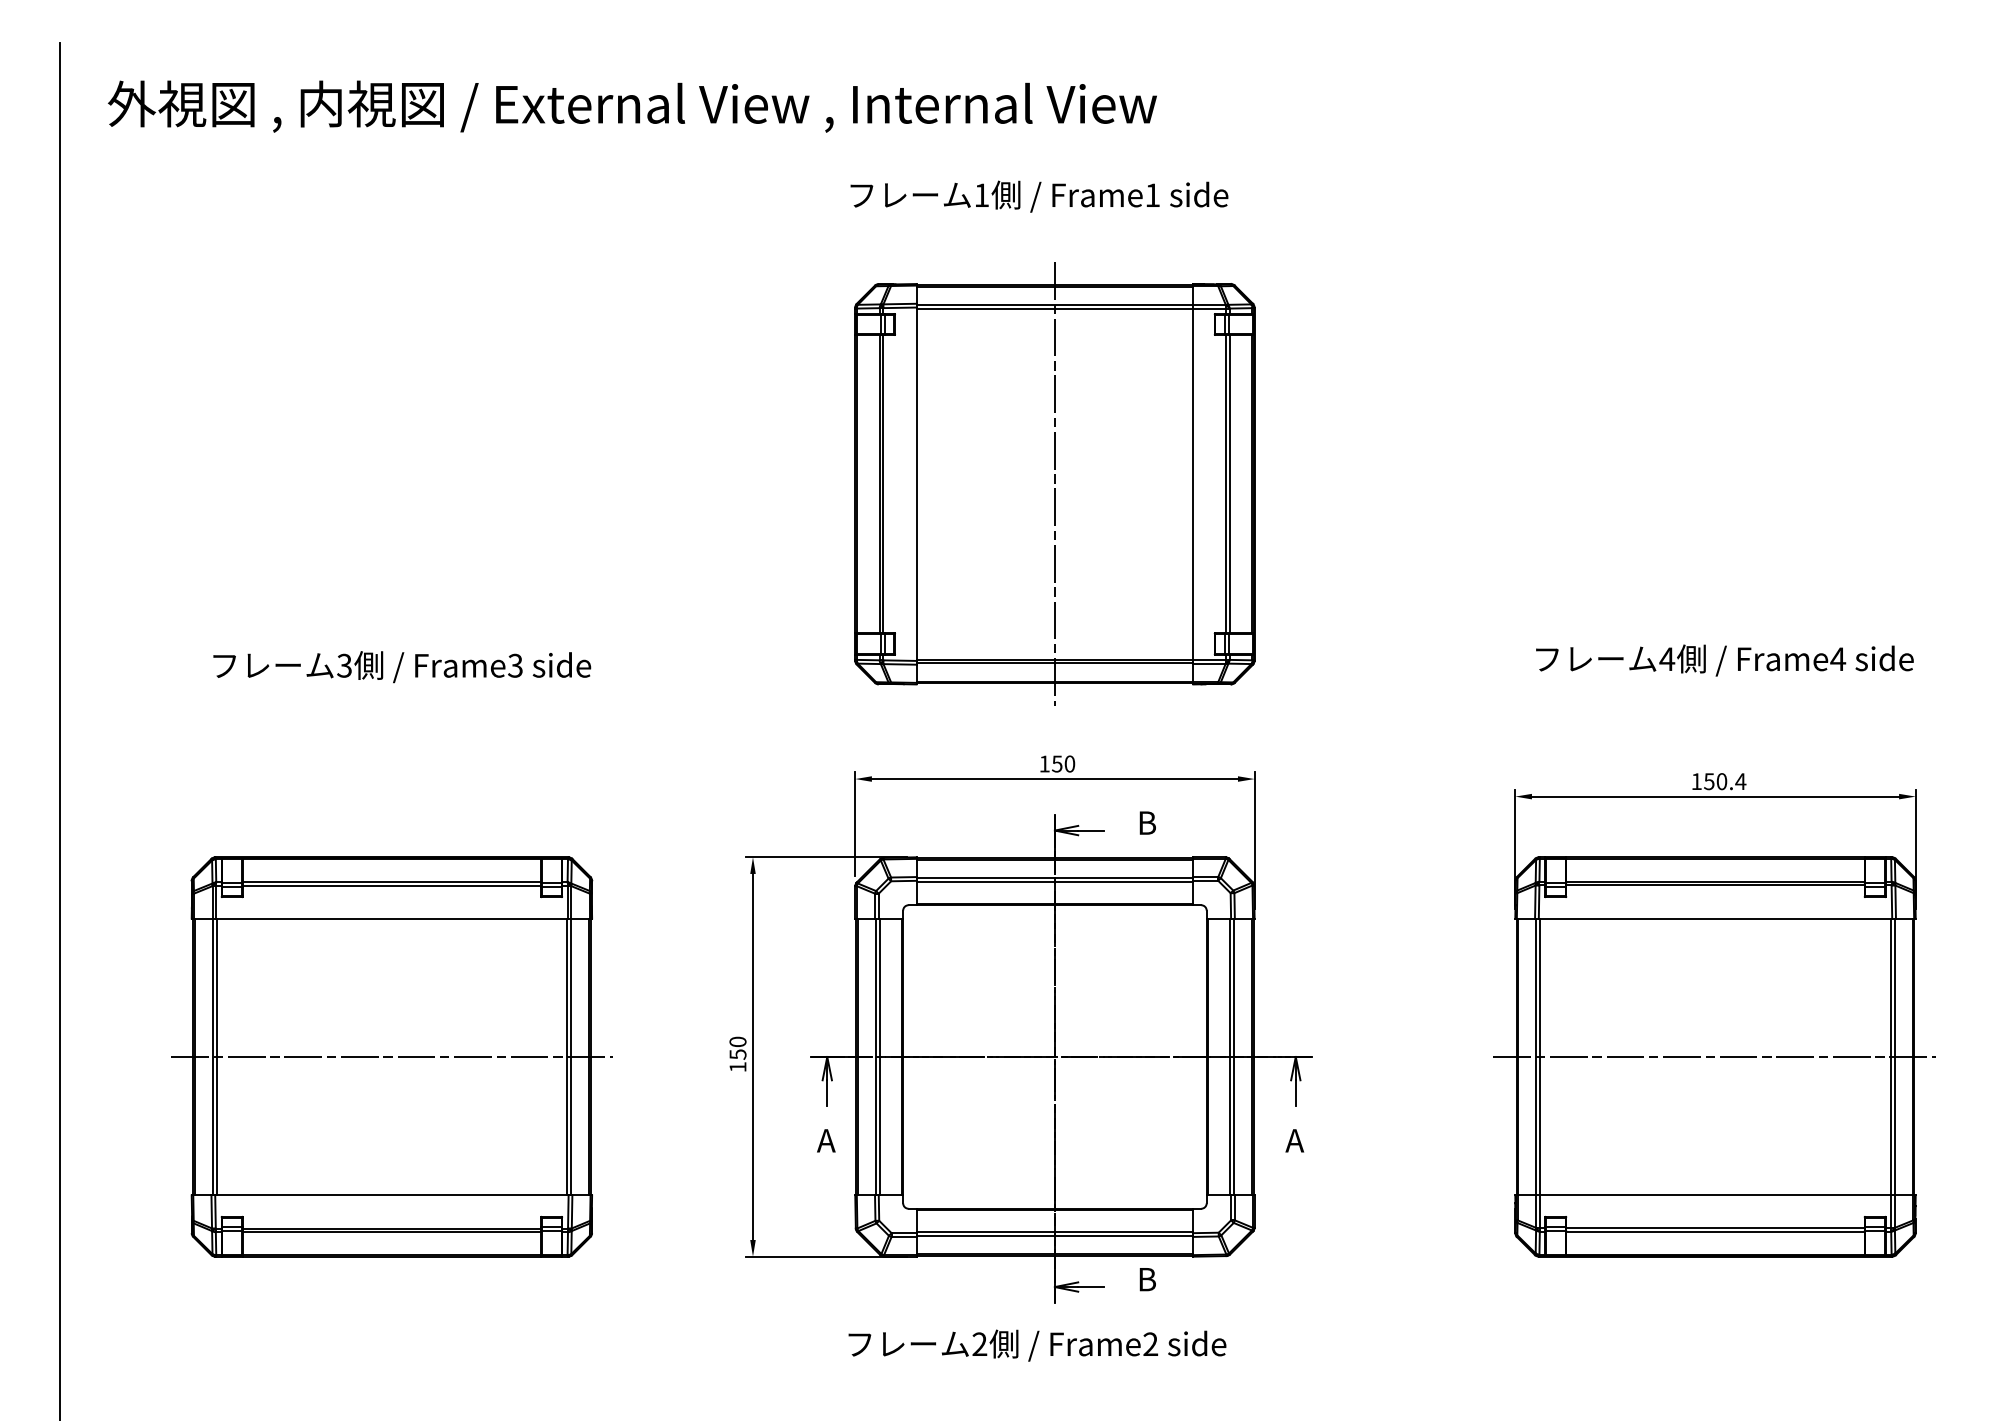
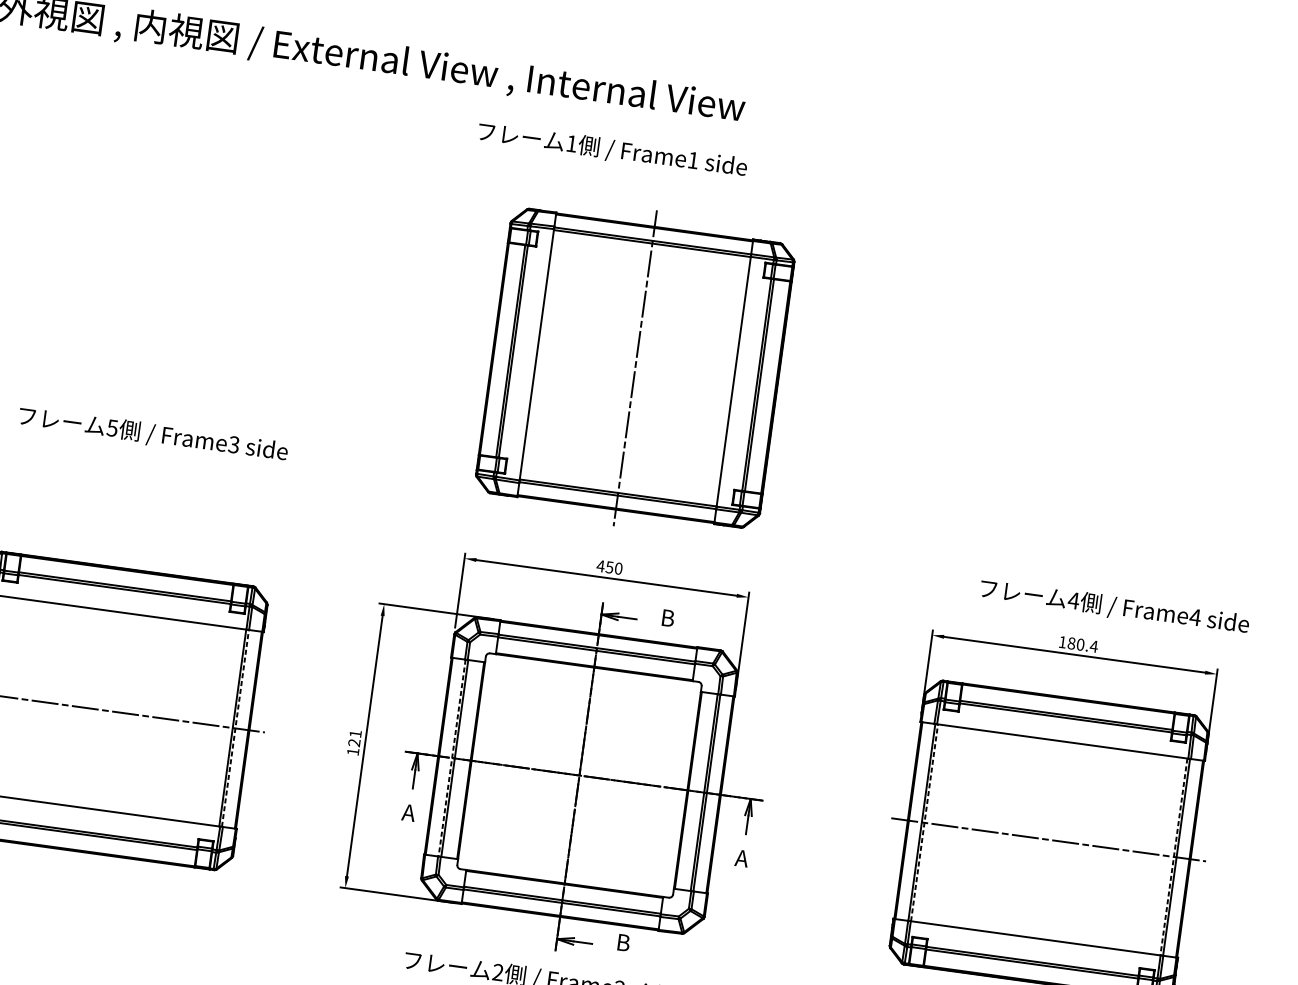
text: (1039, 196) -> (612, 150), moved
text: (1724, 660) -> (1114, 607), moved
text: (344, 665) -> (112, 427), 3 -> 5
text: (1044, 763) -> (600, 565), 150 -> 450
text: (1709, 781) -> (1071, 643), 150.4 -> 180.4
text: (737, 1047) -> (354, 737), 150 -> 121
line: (571, 1056) -> (235, 728), solid -> dashed
line: (1540, 1056) -> (924, 822), solid -> dashed
line: (875, 1057) -> (451, 758), solid -> dashed
line: (1890, 1057) -> (1173, 857), solid -> dashed

